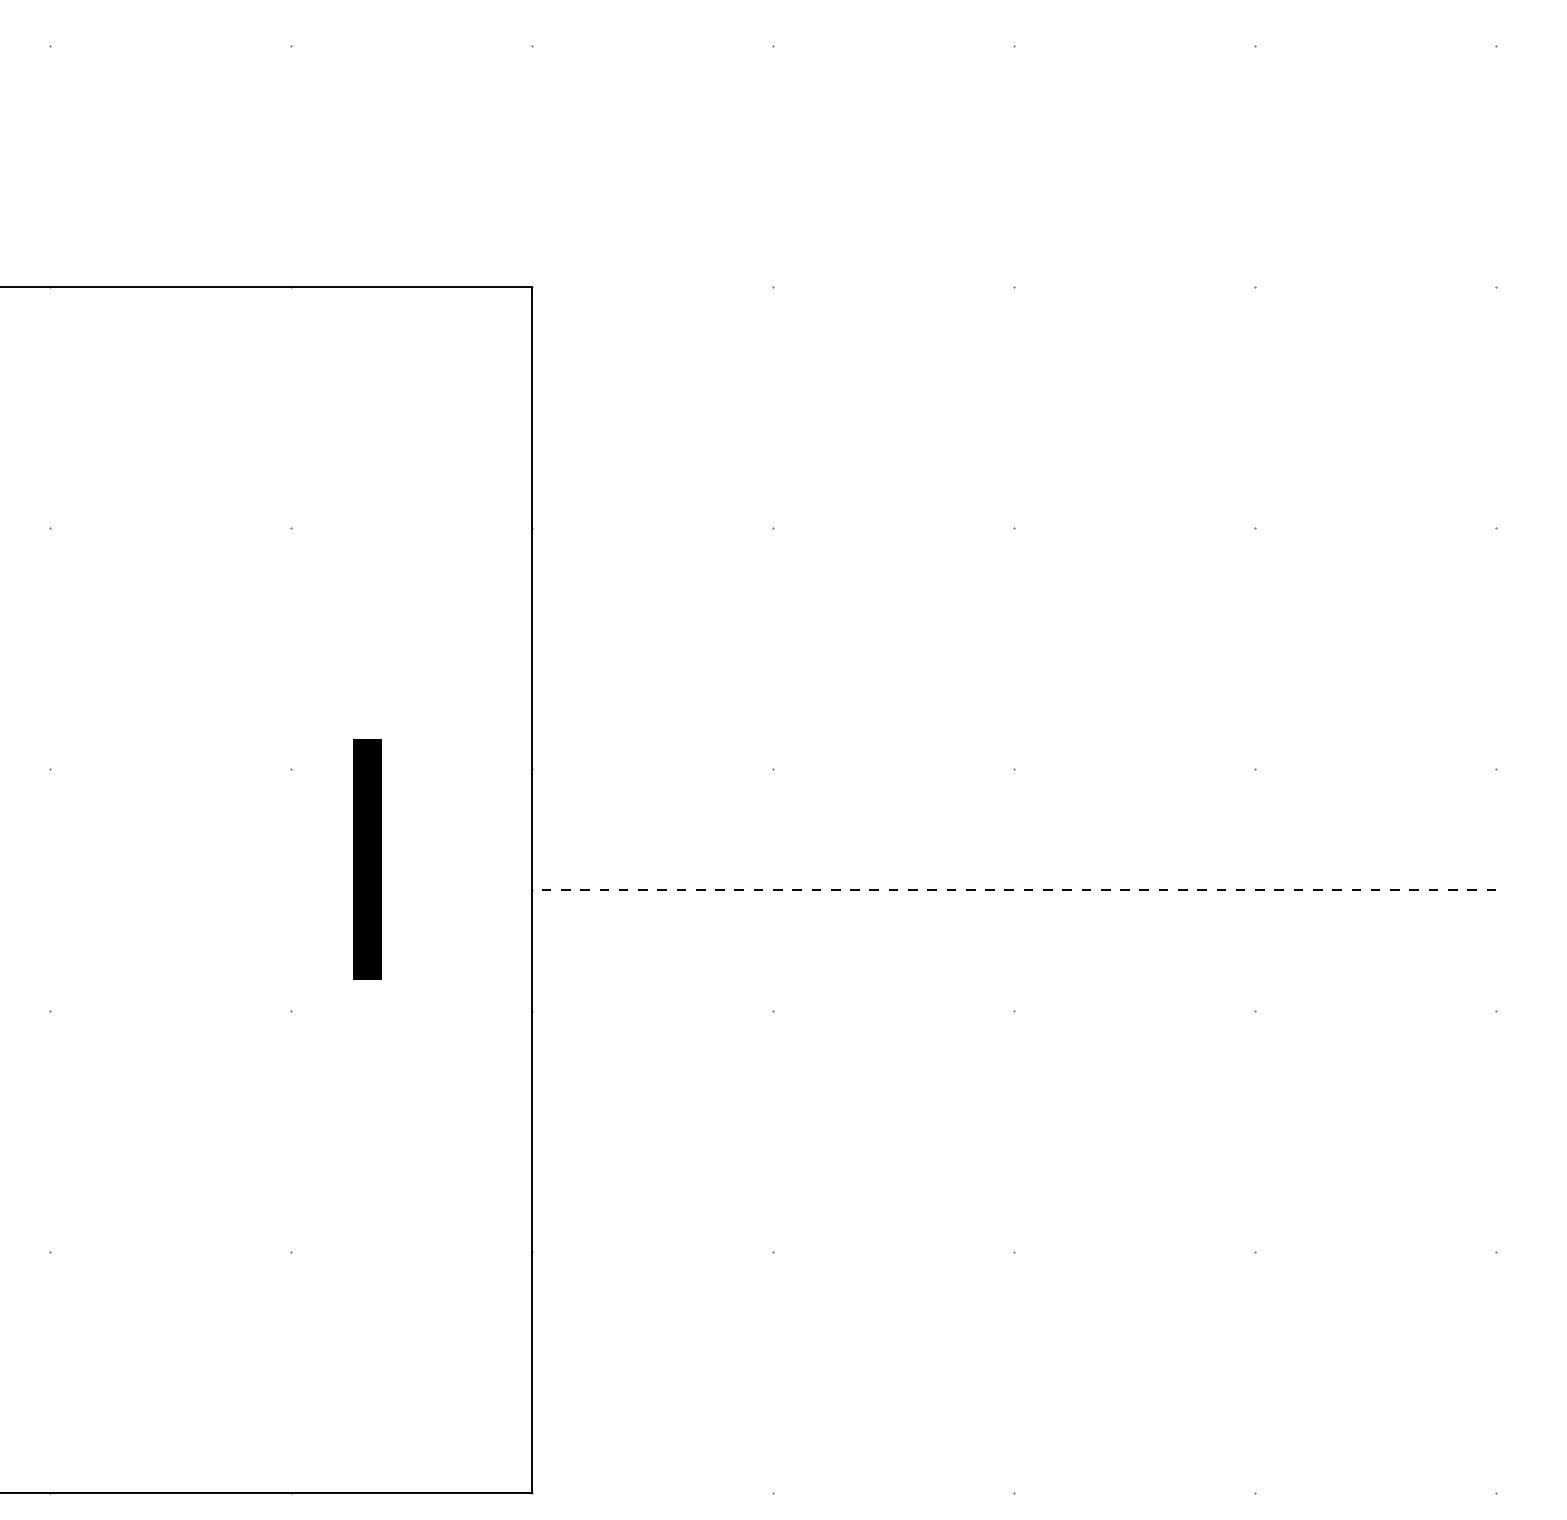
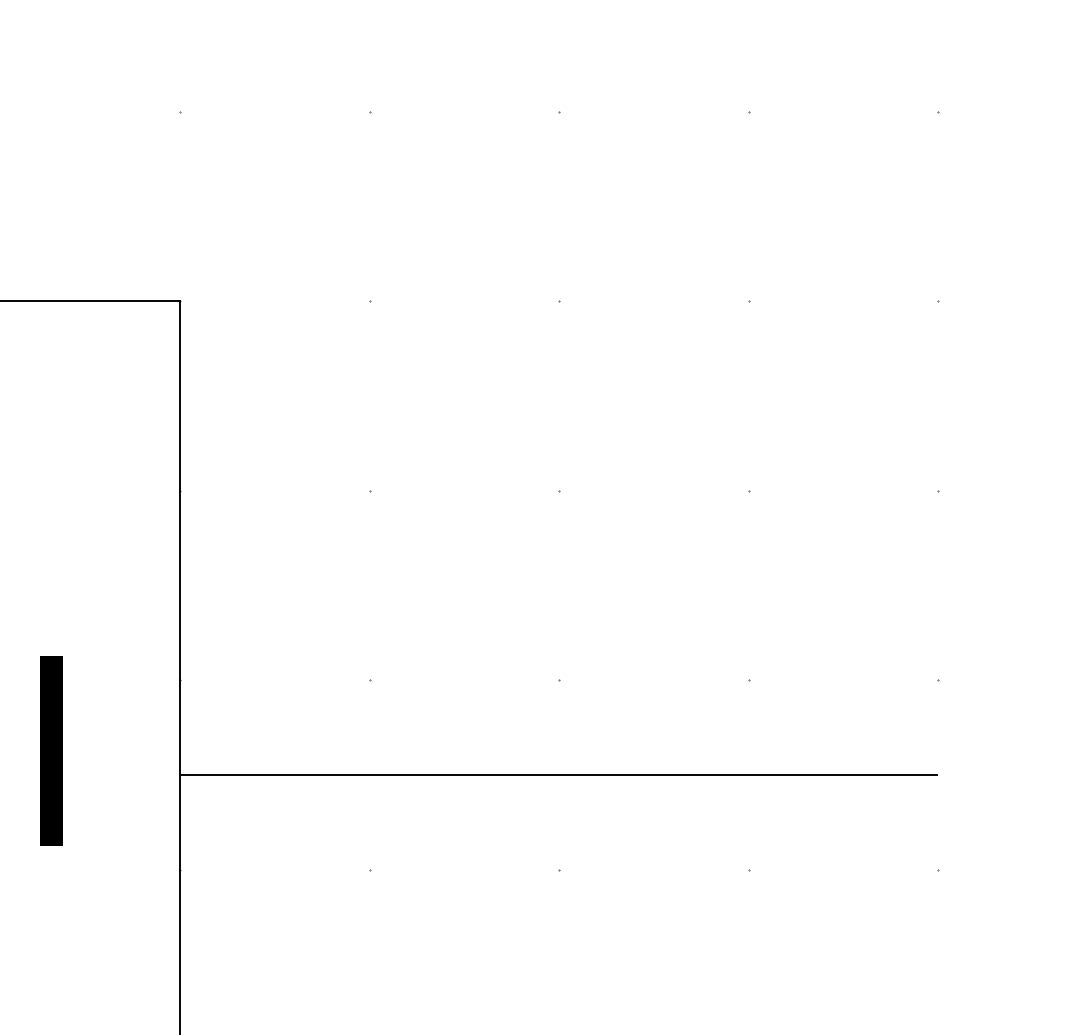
line: (1013, 889) -> (558, 774), dashed -> solid

